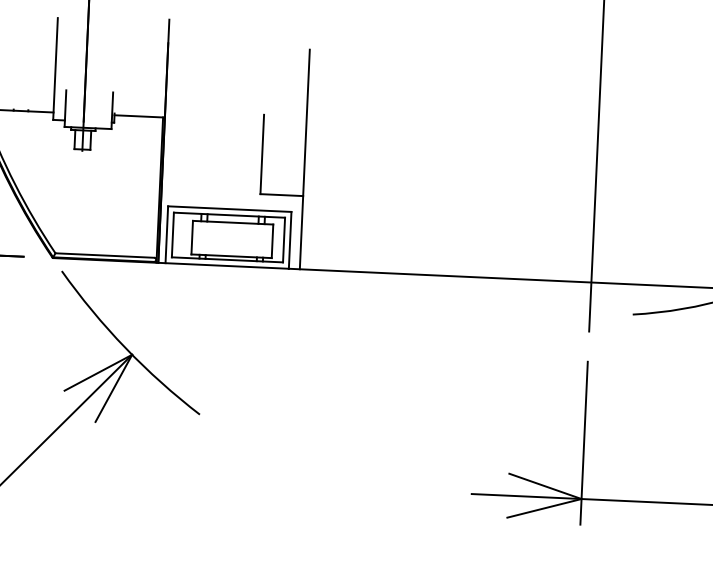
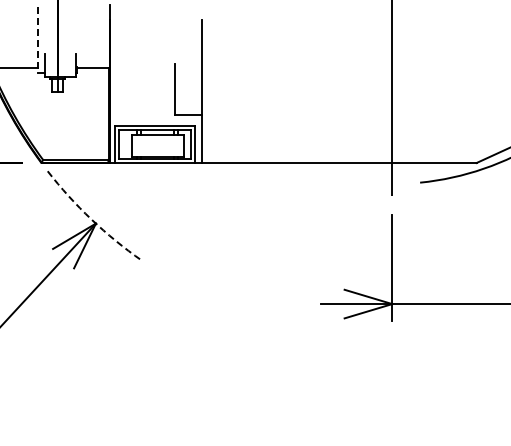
line: (55, 69) -> (37, 40), solid -> dashed
arc: (125, 348) -> (91, 219), solid -> dashed

